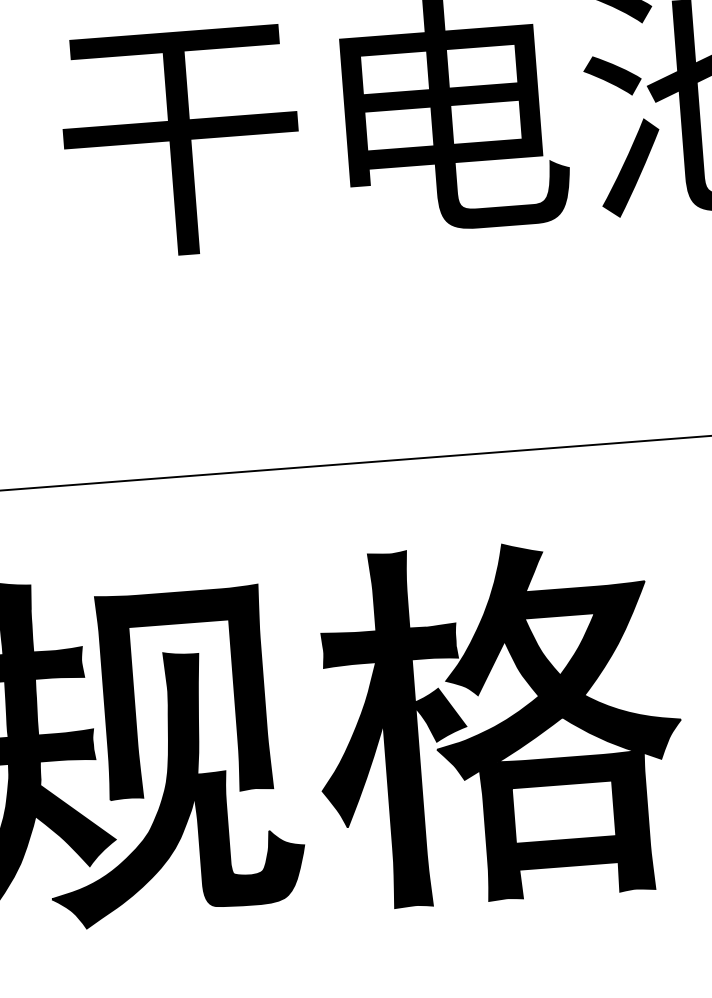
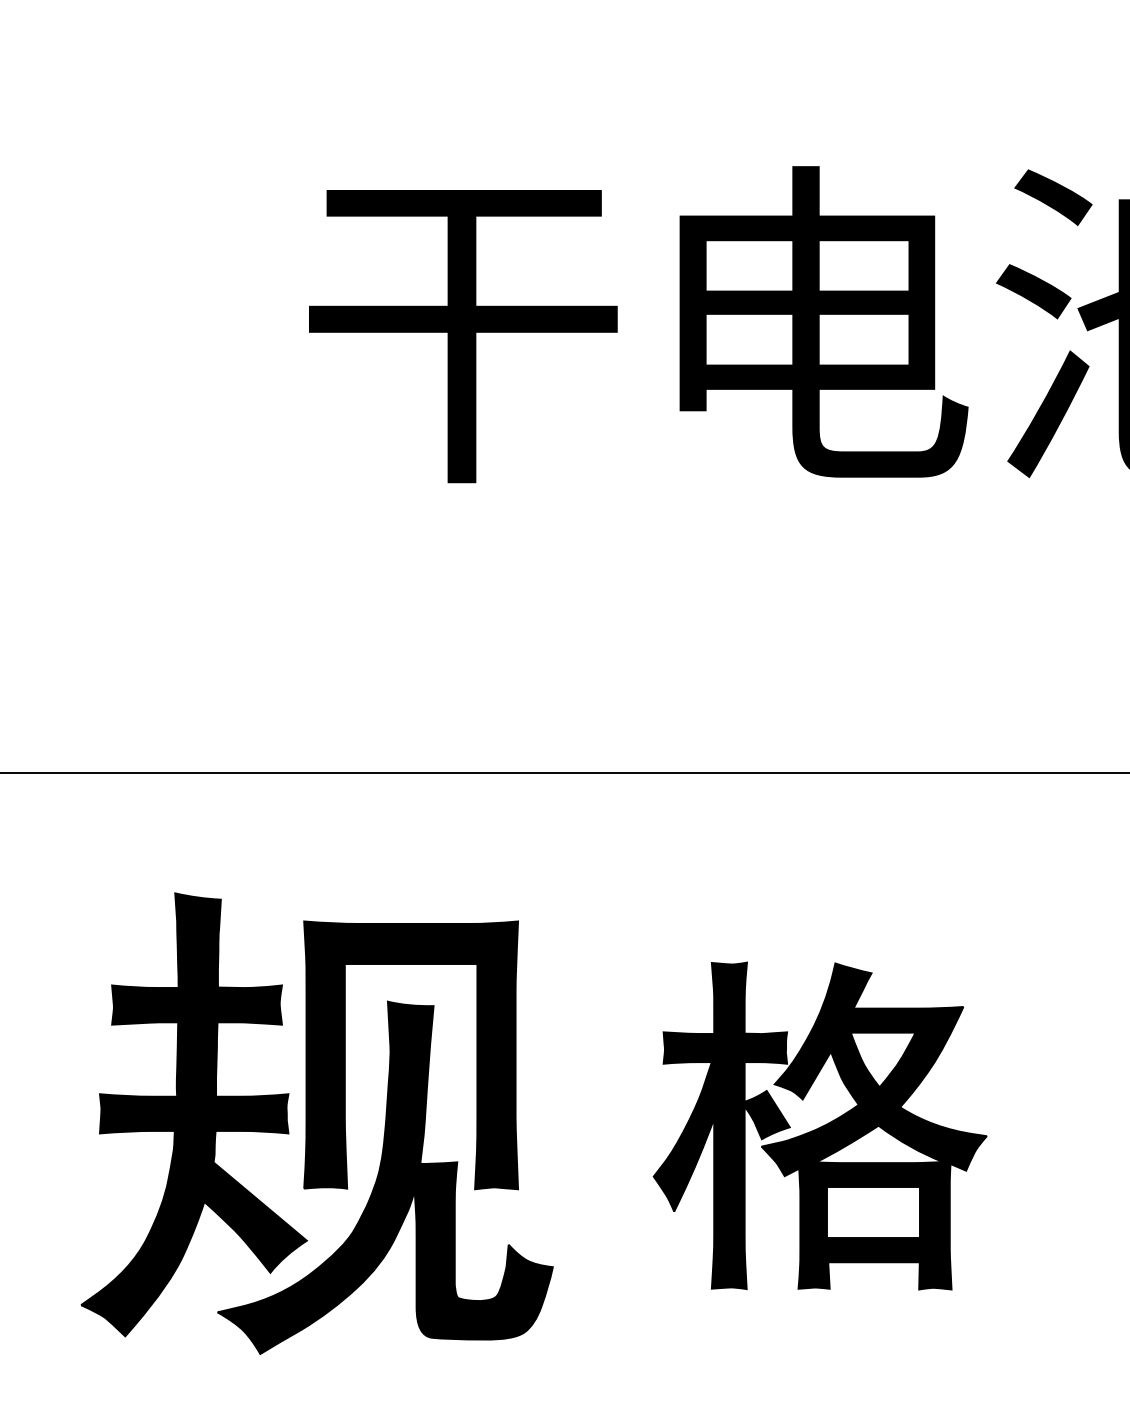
part: (498, 722) -> (819, 1125), size x0.7

